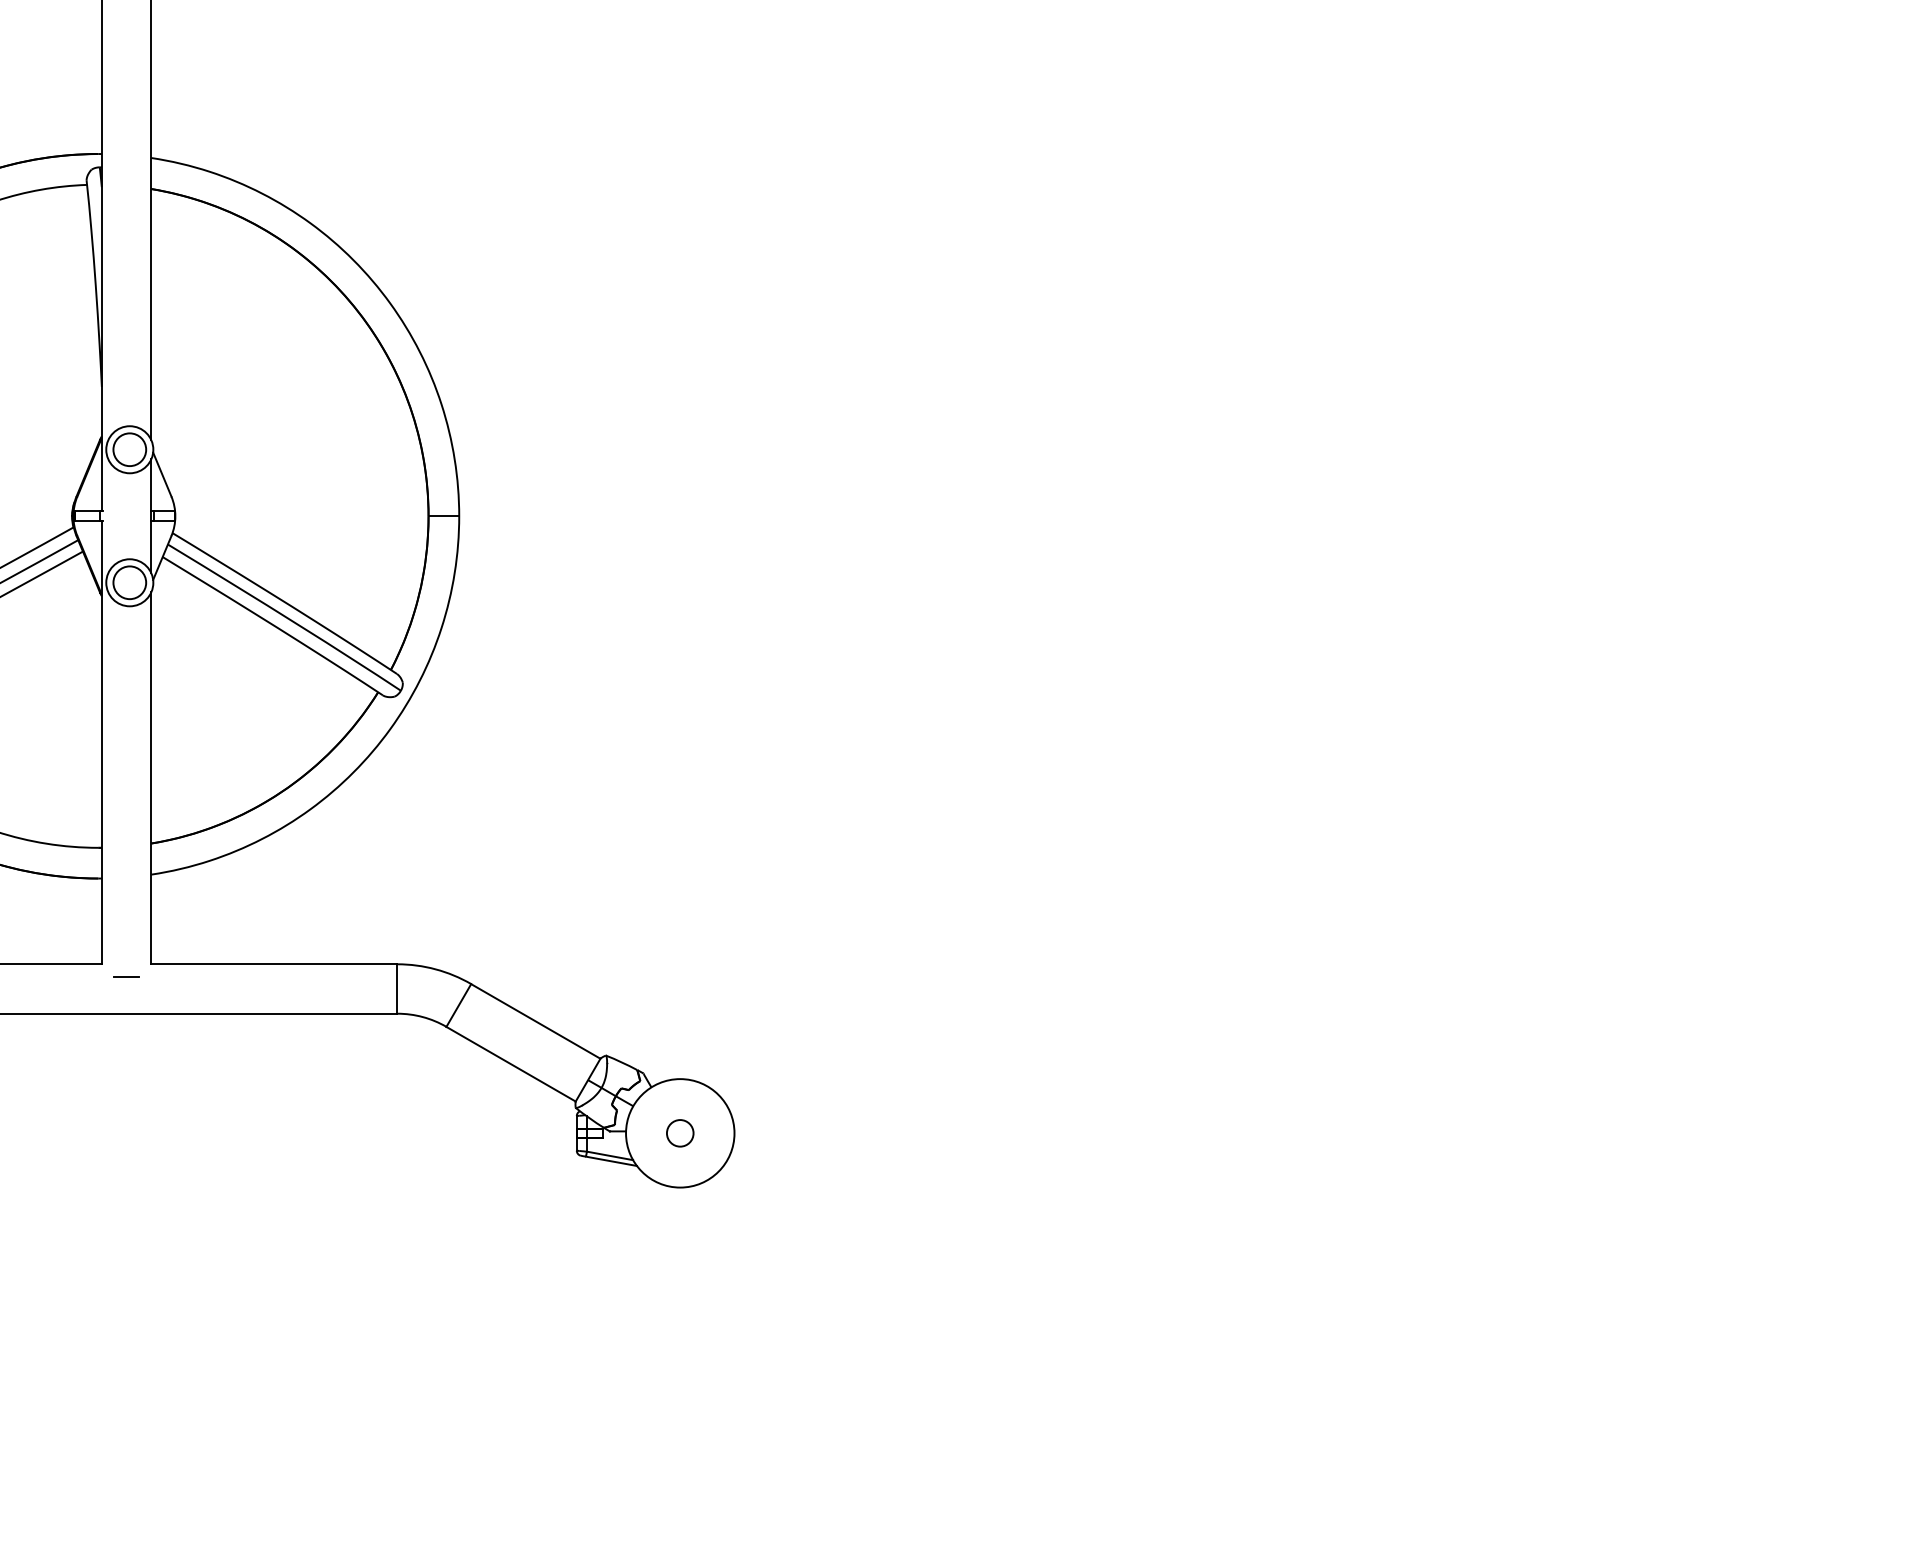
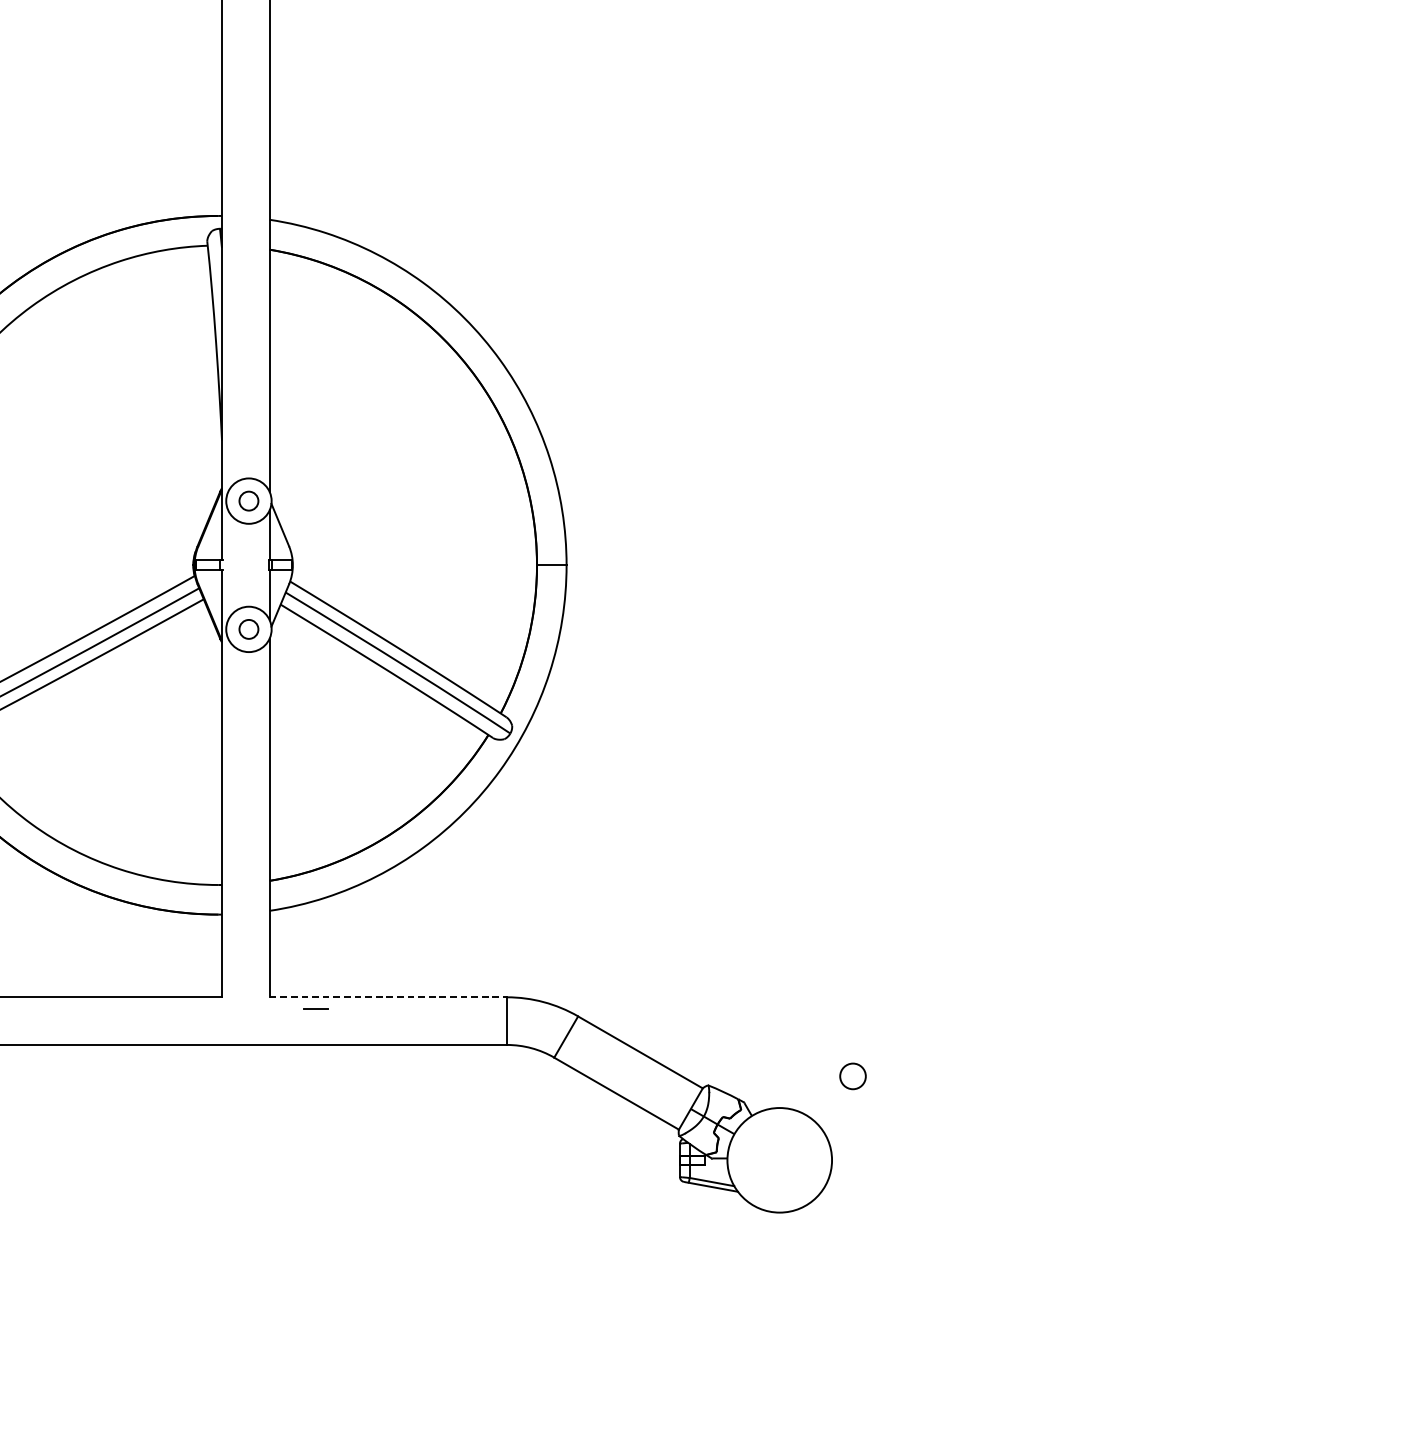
circle: (129, 449) -> (248, 500), size x0.6
circle: (129, 582) -> (248, 629), size x0.6
line: (274, 964) -> (388, 997), solid -> dashed
line: (126, 976) -> (316, 1009), moved
circle: (680, 1133) -> (853, 1076), moved

